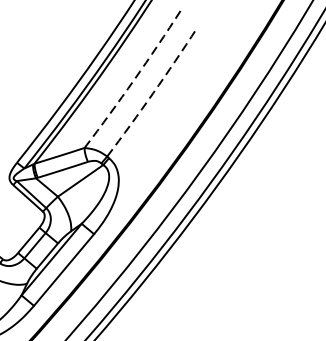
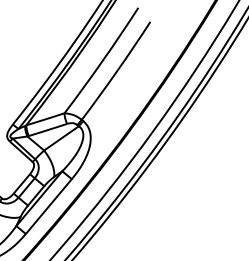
arc: (134, 80) -> (102, 61), dashed -> solid
arc: (153, 93) -> (117, 71), dashed -> solid

